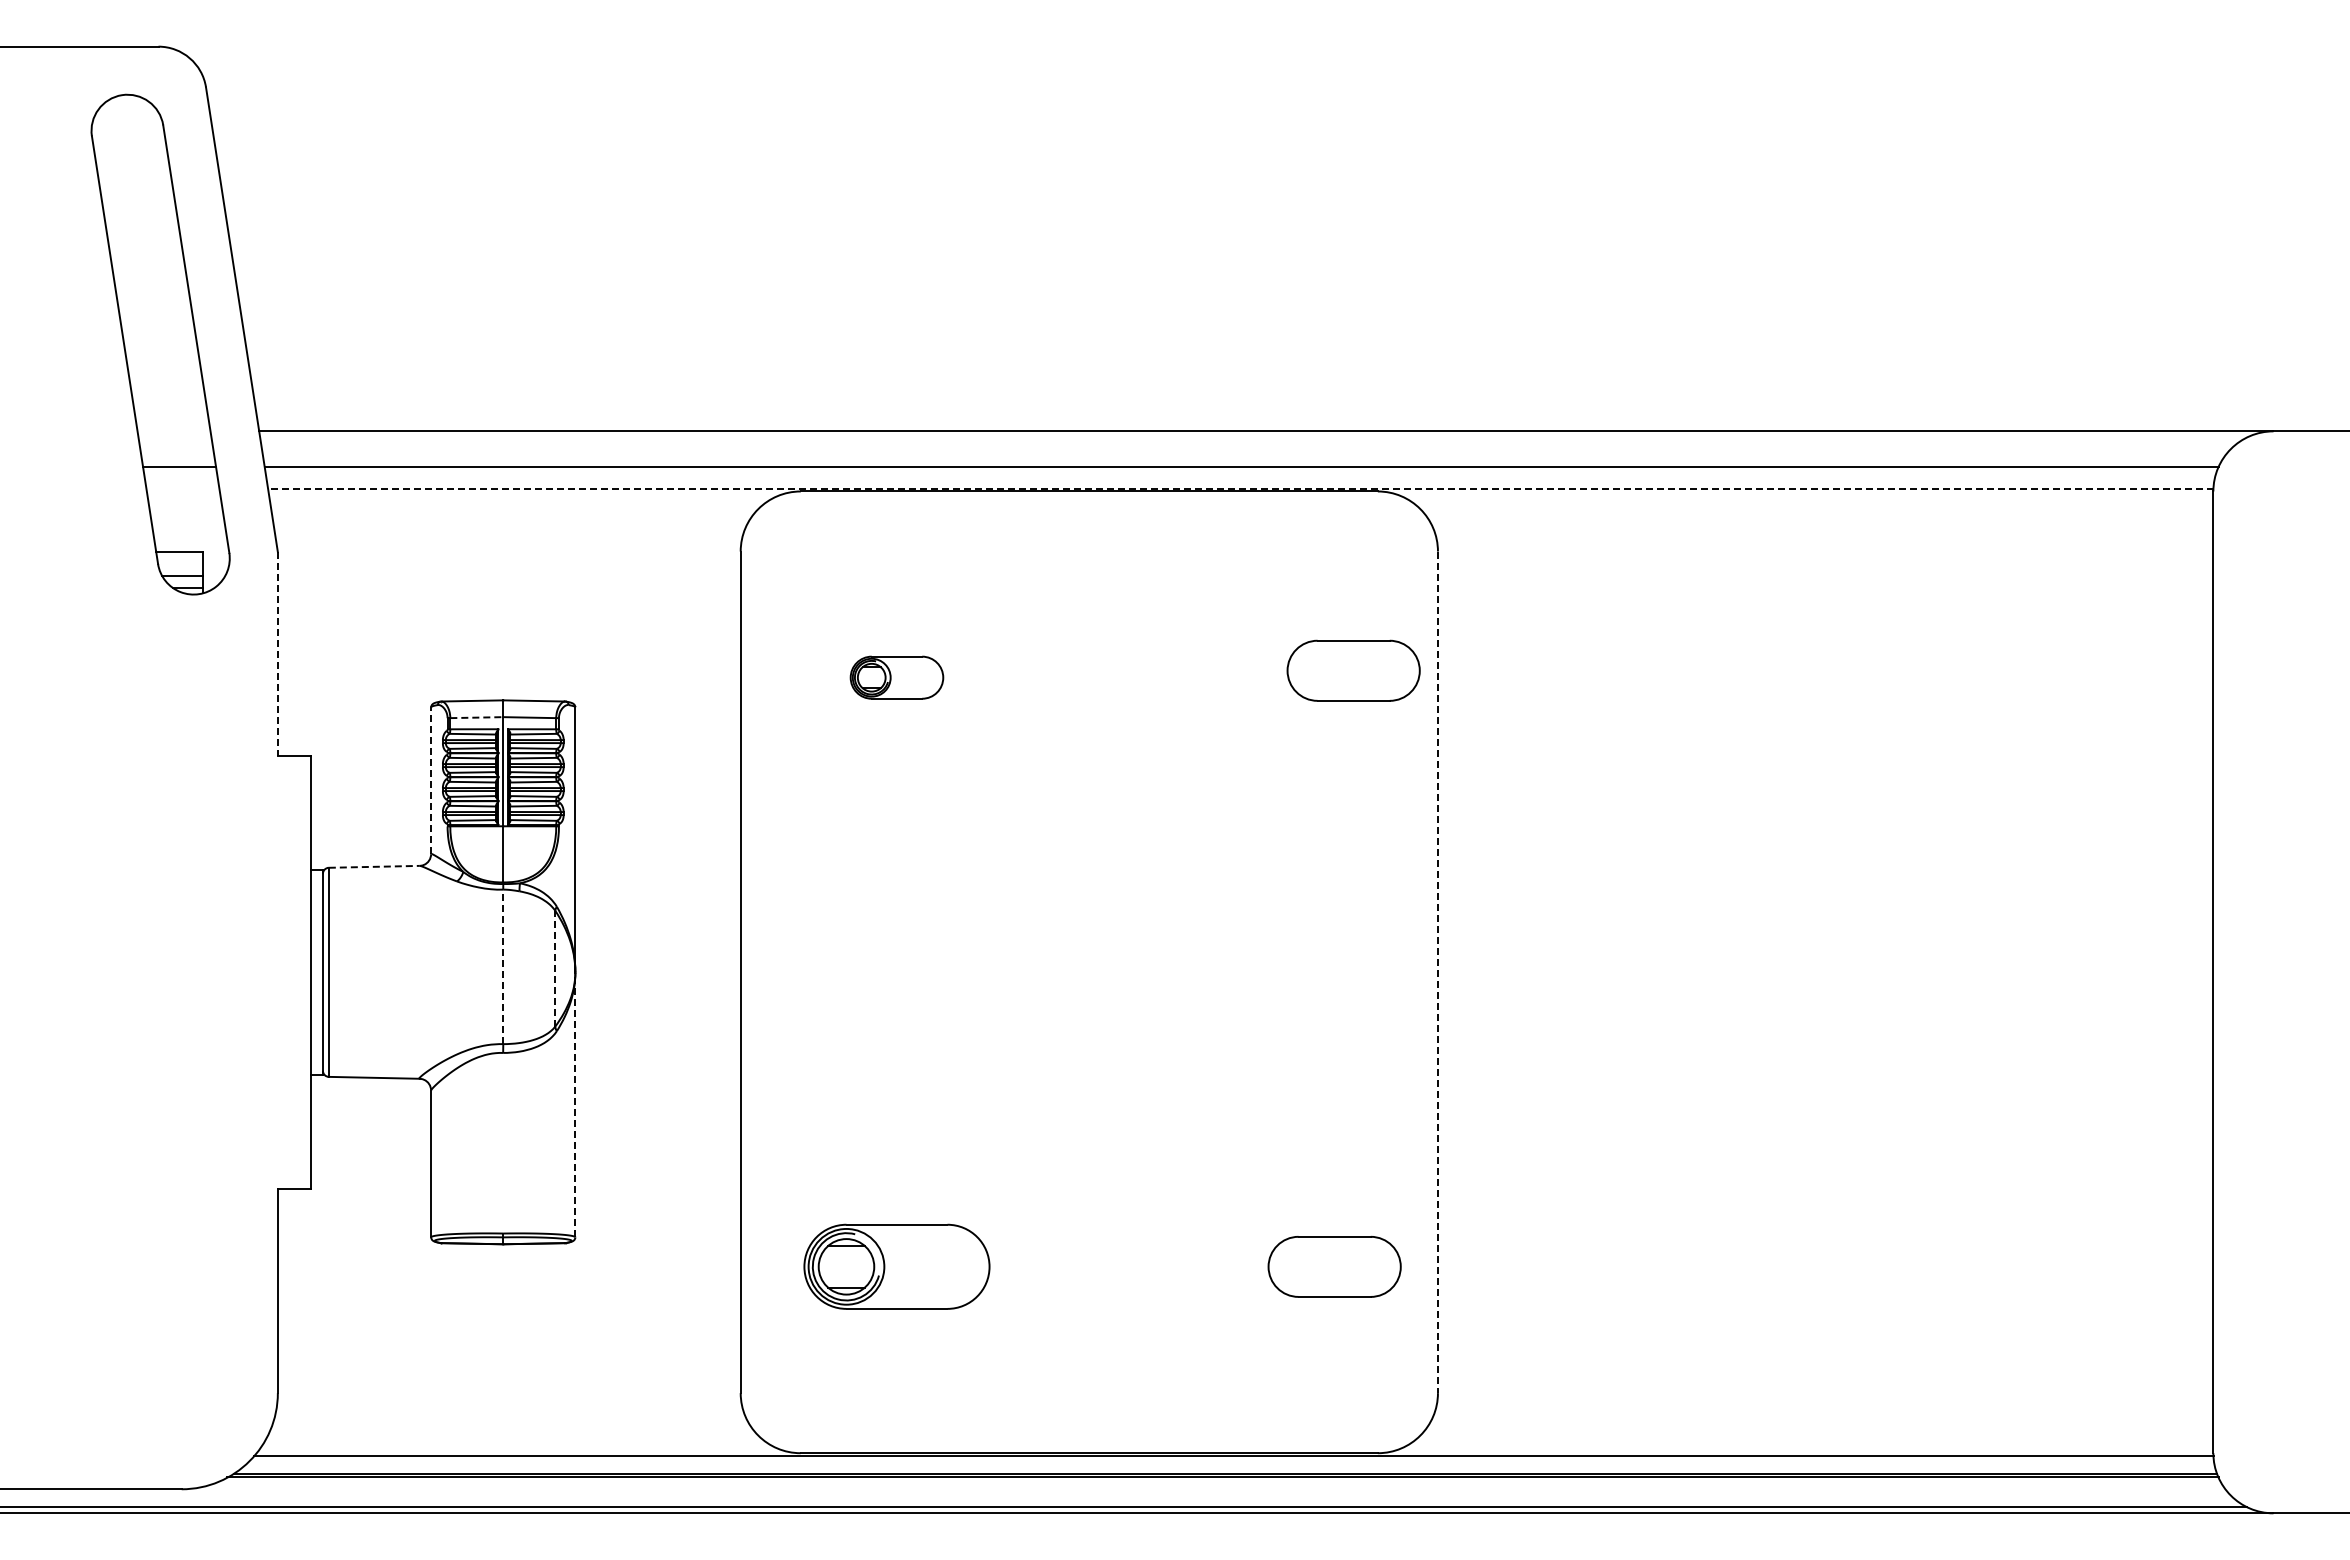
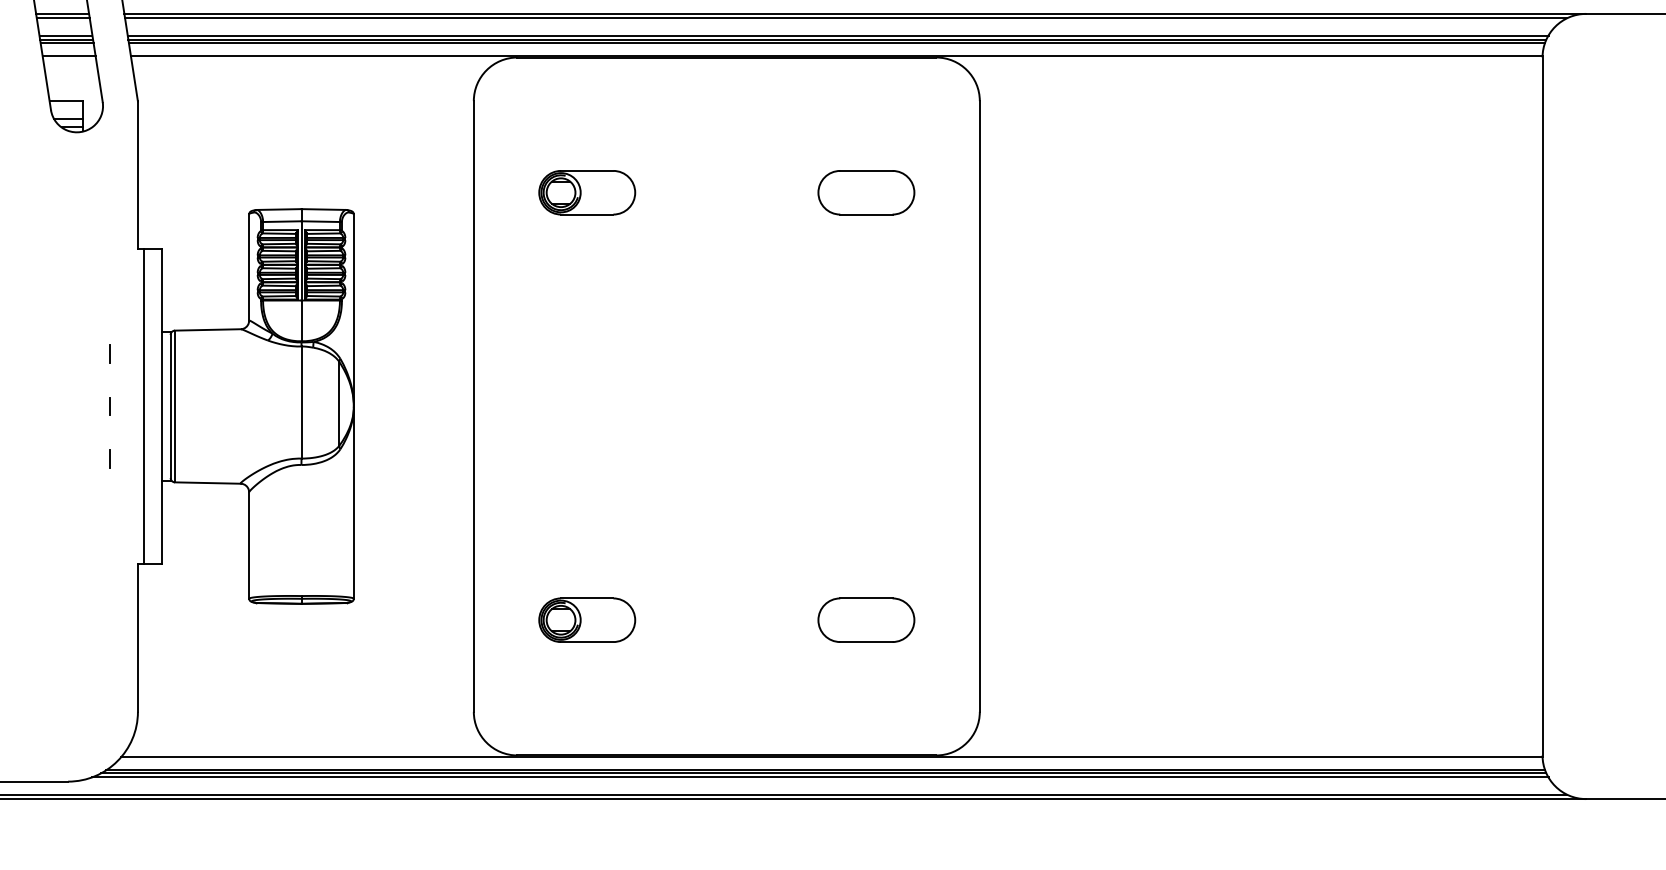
line: (173, 431) -> (62, 14), added
line: (174, 437) -> (62, 18), added
line: (1253, 437) -> (845, 18), added
line: (178, 461) -> (65, 35), added
line: (1242, 461) -> (837, 35), added
line: (179, 471) -> (66, 43), added
line: (1241, 471) -> (837, 43), added
line: (182, 489) -> (68, 56), added
line: (1240, 489) -> (836, 56), dashed -> solid
line: (277, 654) -> (137, 175), dashed -> solid
part: (1353, 670) -> (866, 192), moved
part: (896, 677) -> (586, 192), size x1.43
line: (477, 717) -> (282, 221), dashed -> solid
line: (431, 780) -> (249, 267), dashed -> solid
line: (374, 866) -> (208, 329), dashed -> solid
line: (238, 900) -> (109, 354), added
line: (503, 966) -> (301, 402), dashed -> solid
line: (555, 968) -> (339, 403), dashed -> solid
line: (286, 971) -> (144, 405), added
line: (238, 972) -> (109, 406), added
line: (1437, 972) -> (979, 406), dashed -> solid
line: (238, 1044) -> (109, 458), added
line: (575, 1104) -> (353, 502), dashed -> solid
part: (896, 1266) -> (586, 619), size x0.71
part: (1334, 1266) -> (866, 619), moved
line: (1217, 1483) -> (819, 777), added

